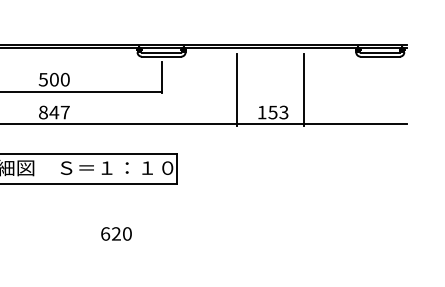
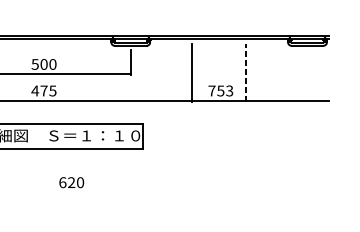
line: (304, 89) -> (246, 72), solid -> dashed
text: (53, 112) -> (43, 90), 847 -> 475
text: (261, 112) -> (211, 90), 153 -> 753
text: (116, 233) -> (71, 182), moved

